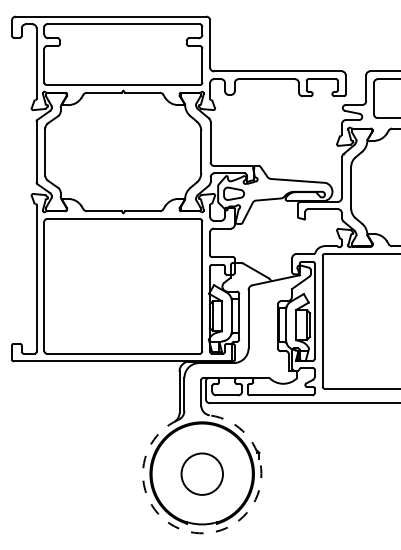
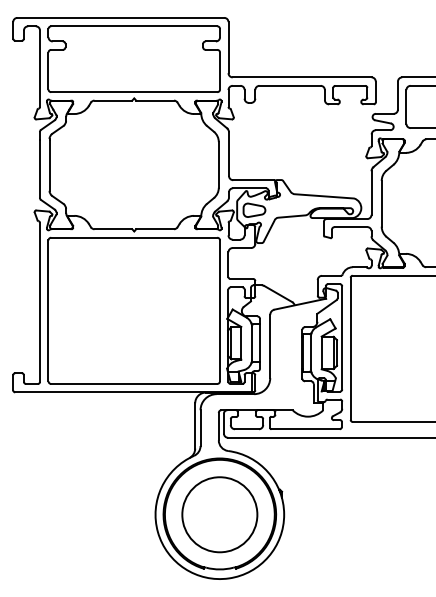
circle: (201, 473) -> (219, 514), size x1.67
arc: (210, 532) -> (228, 578), dashed -> solid

